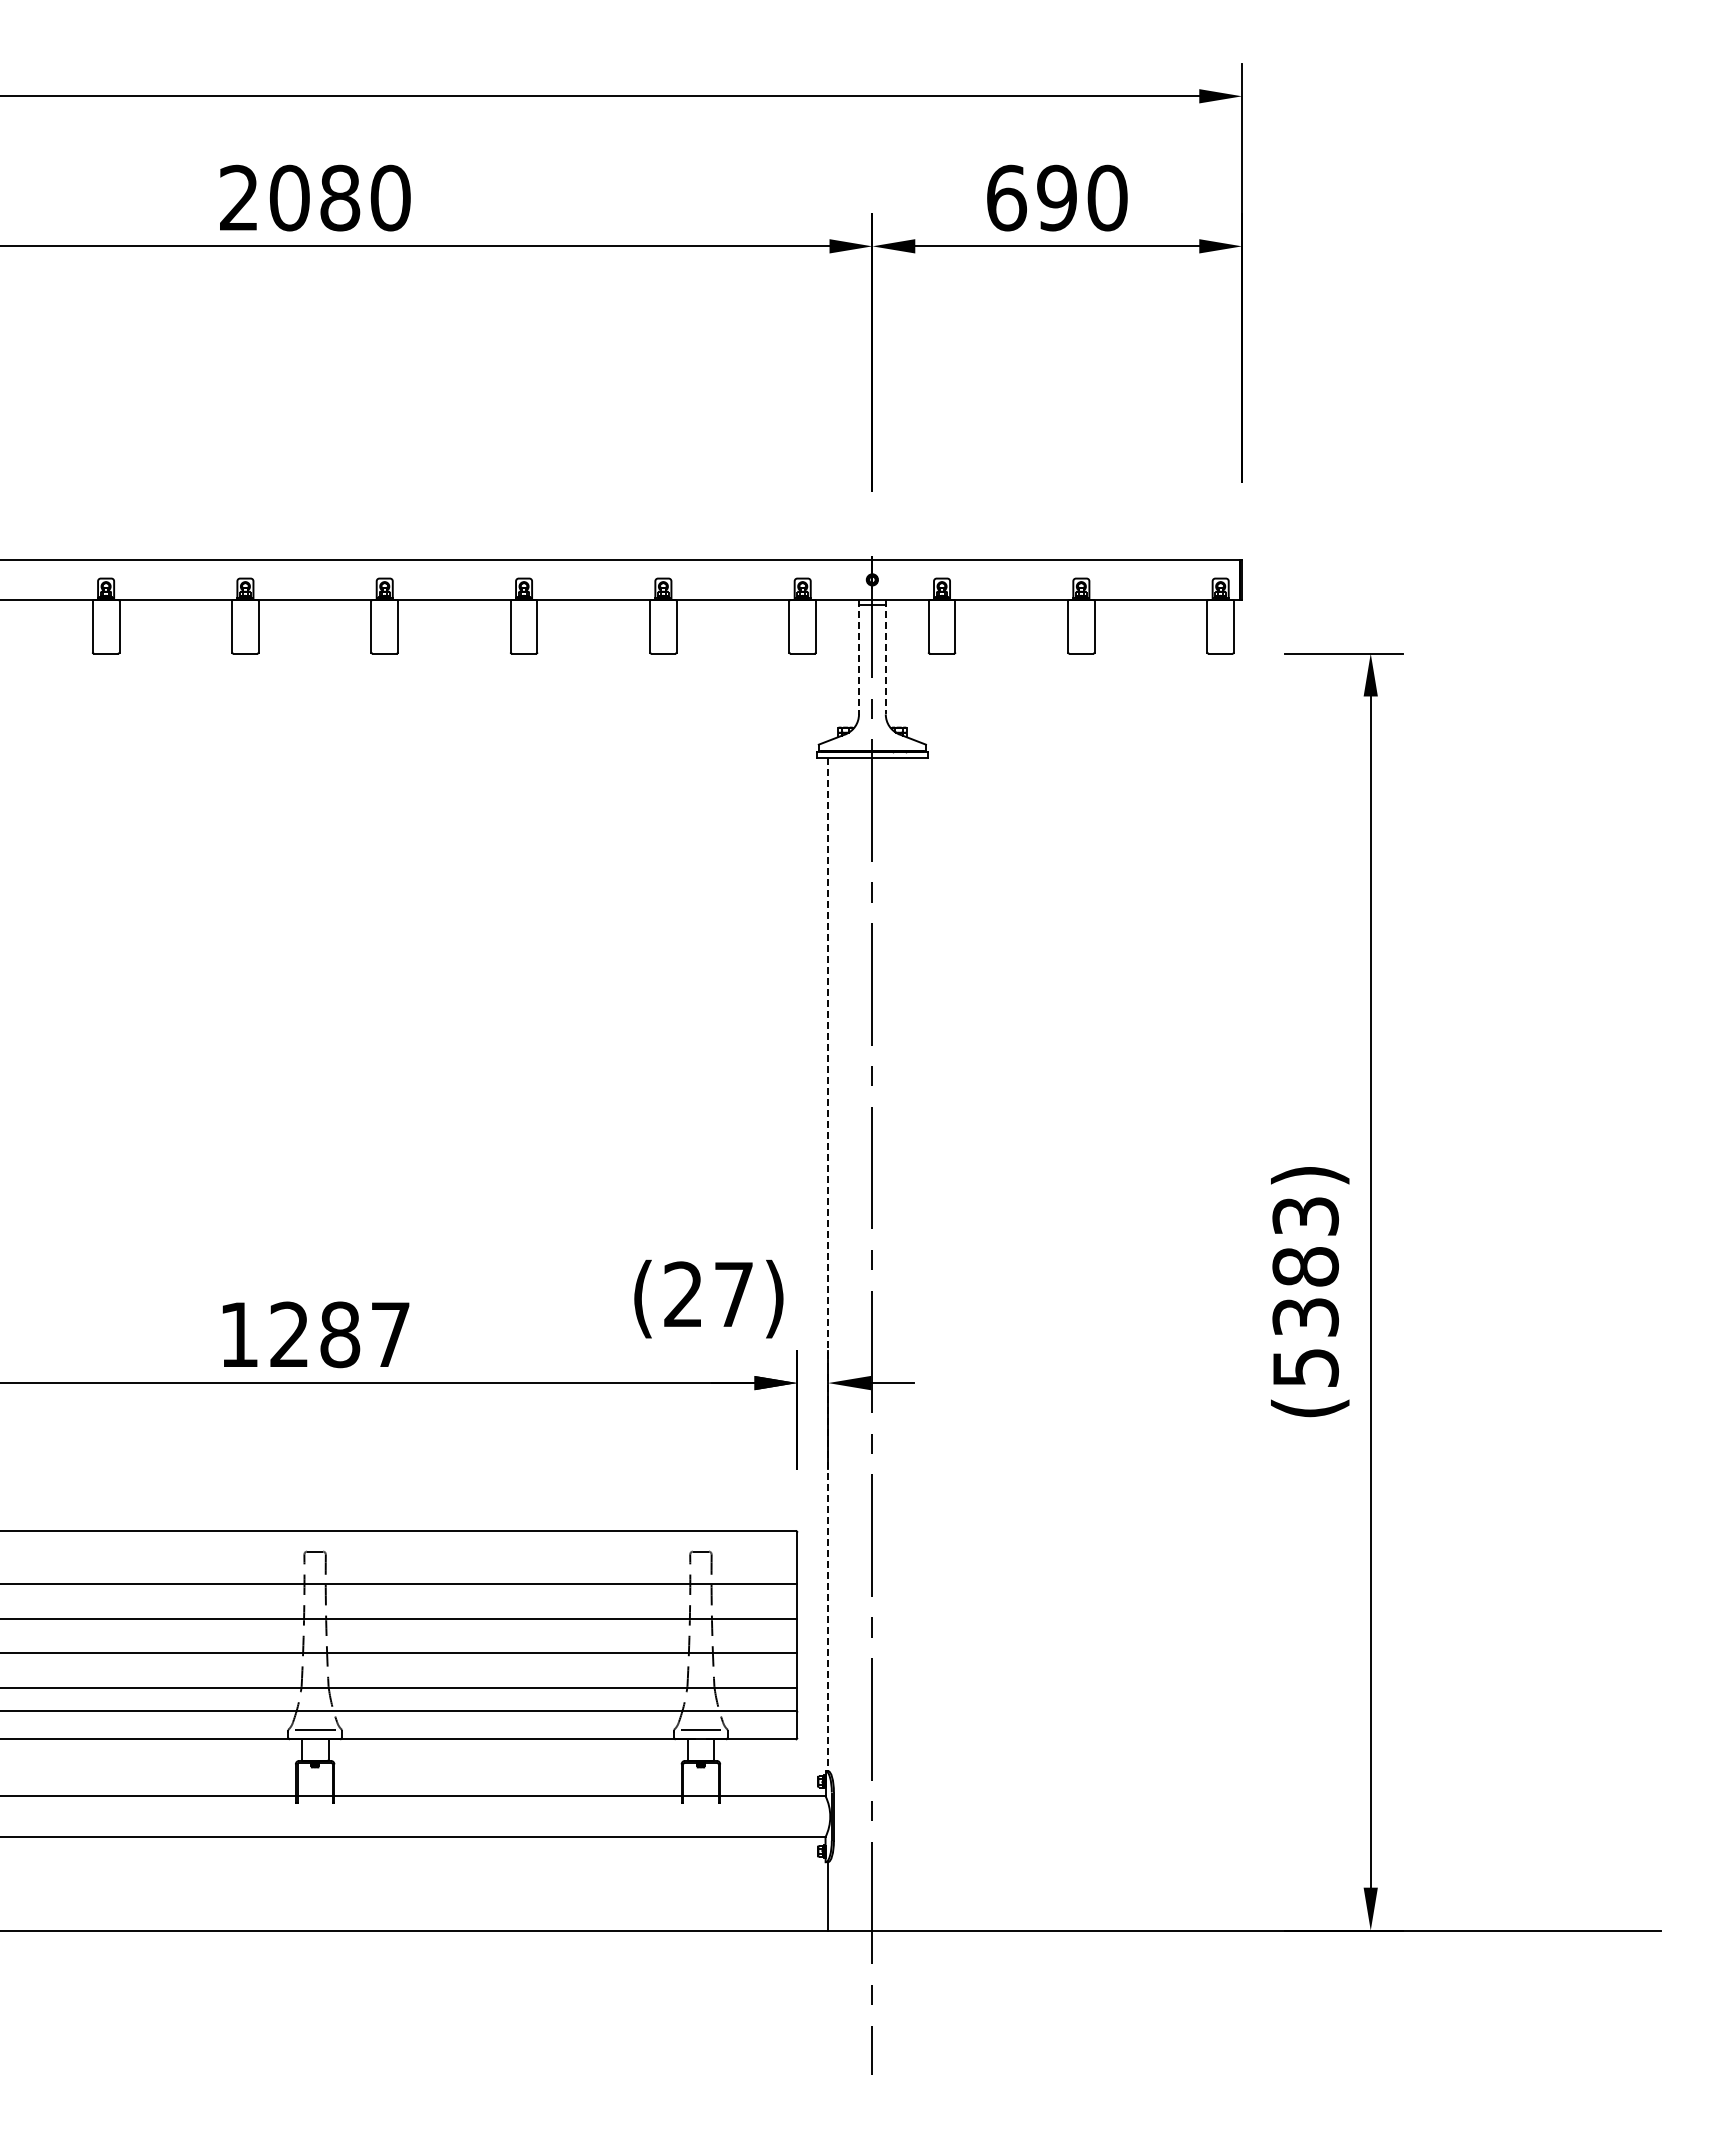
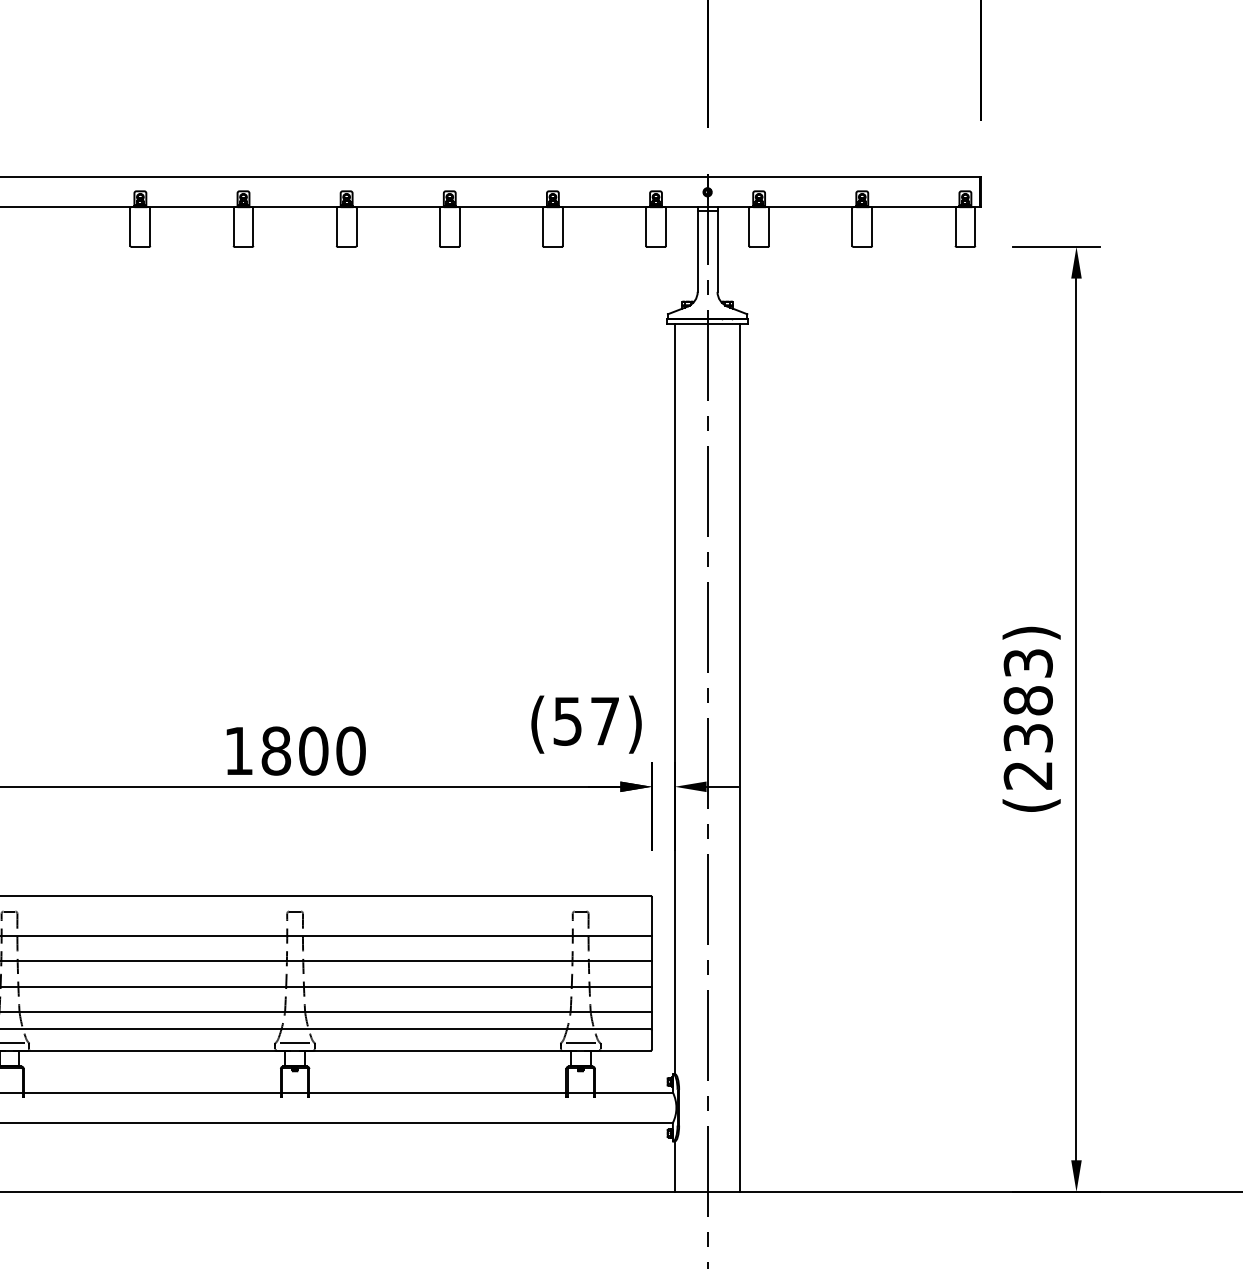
line: (859, 657) -> (698, 249), dashed -> solid
line: (885, 657) -> (717, 249), dashed -> solid
line: (828, 1264) -> (675, 699), dashed -> solid
text: (682, 1294) -> (567, 721), (27) -> (57)
text: (340, 1334) -> (313, 750), 1287 -> 1800
line: (916, 1344) -> (740, 758), added
text: (1305, 1368) -> (1028, 776), (5383) -> (2383)

